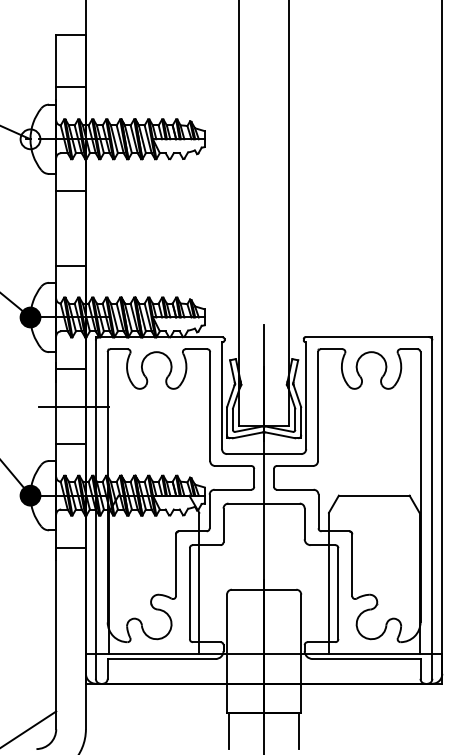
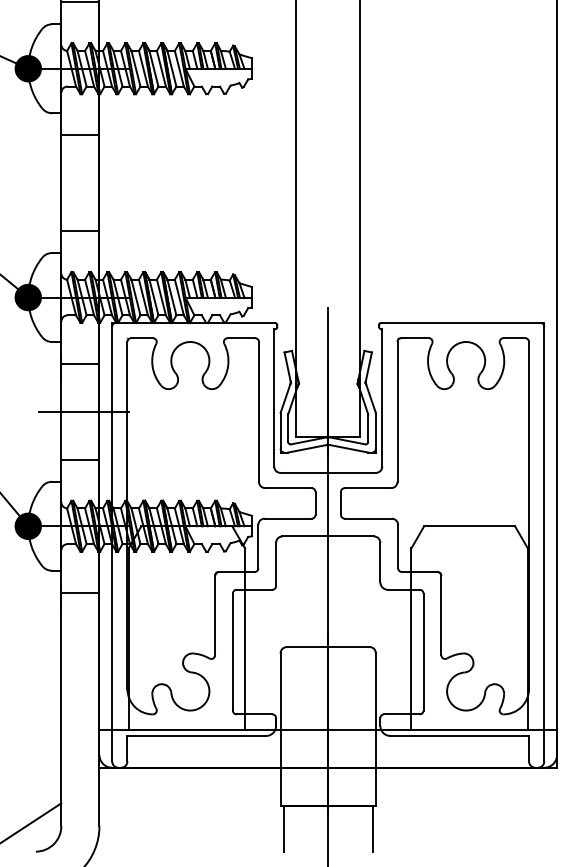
fill: (30, 139) -> (28, 68), added

